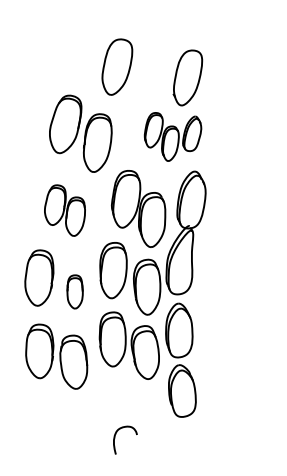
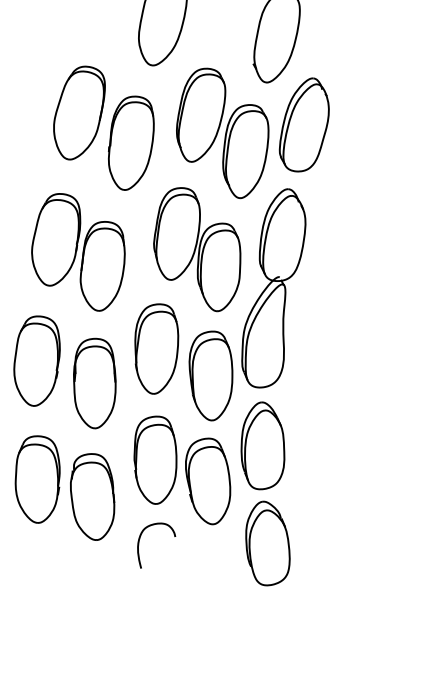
part: (172, 136) -> (251, 132), size x1.67
part: (64, 210) -> (77, 252), size x1.43
part: (74, 291) -> (93, 382), size x1.67
curve: (115, 438) -> (140, 542), moved

